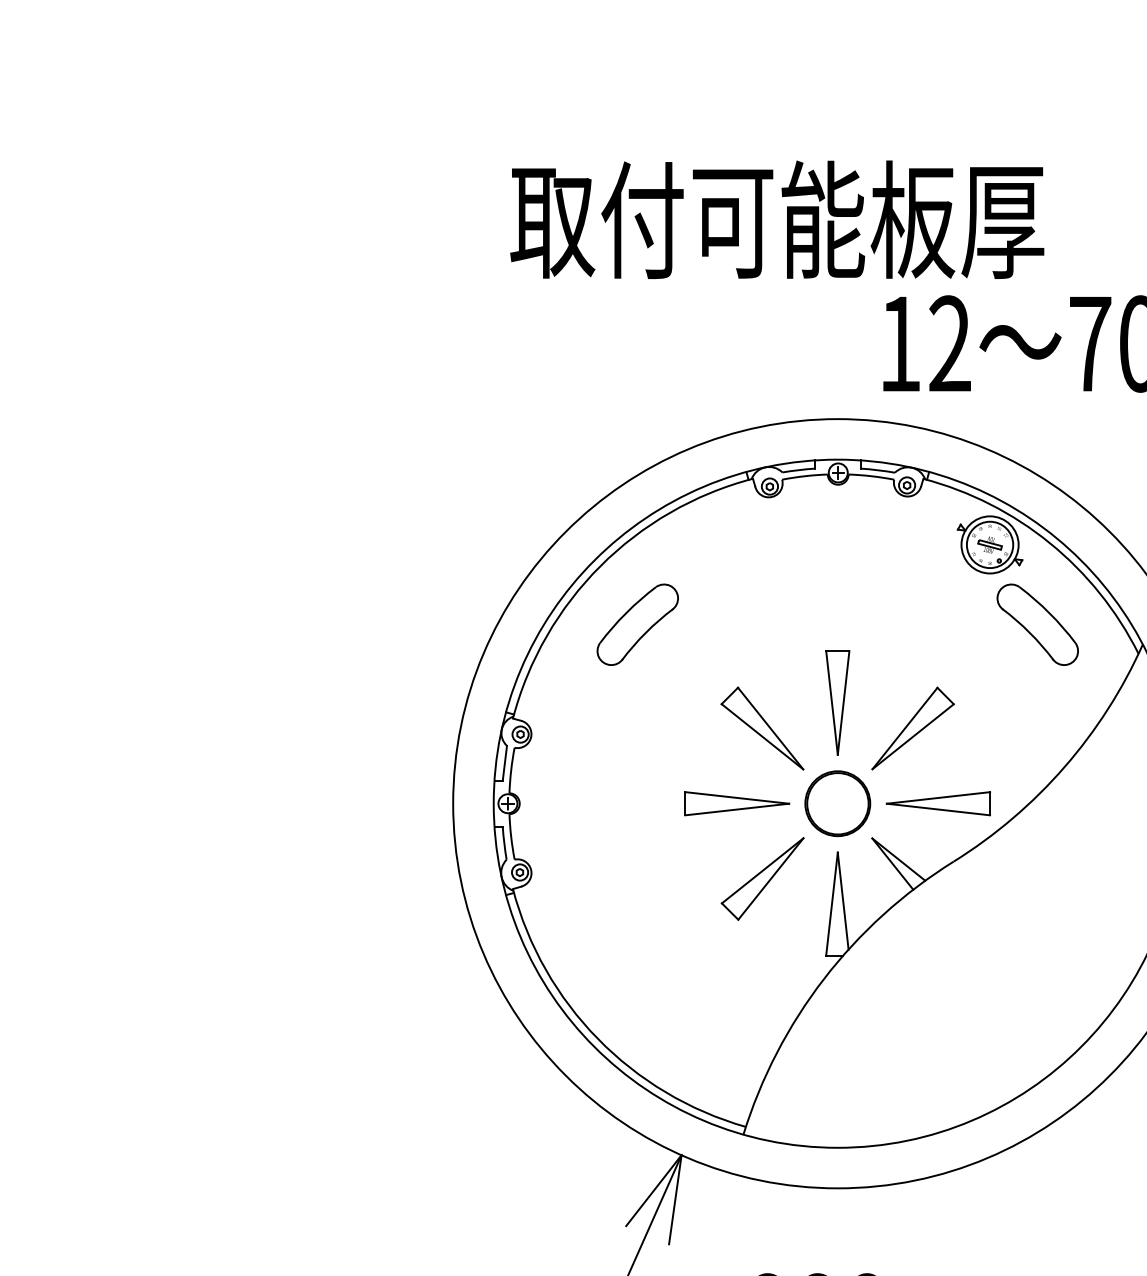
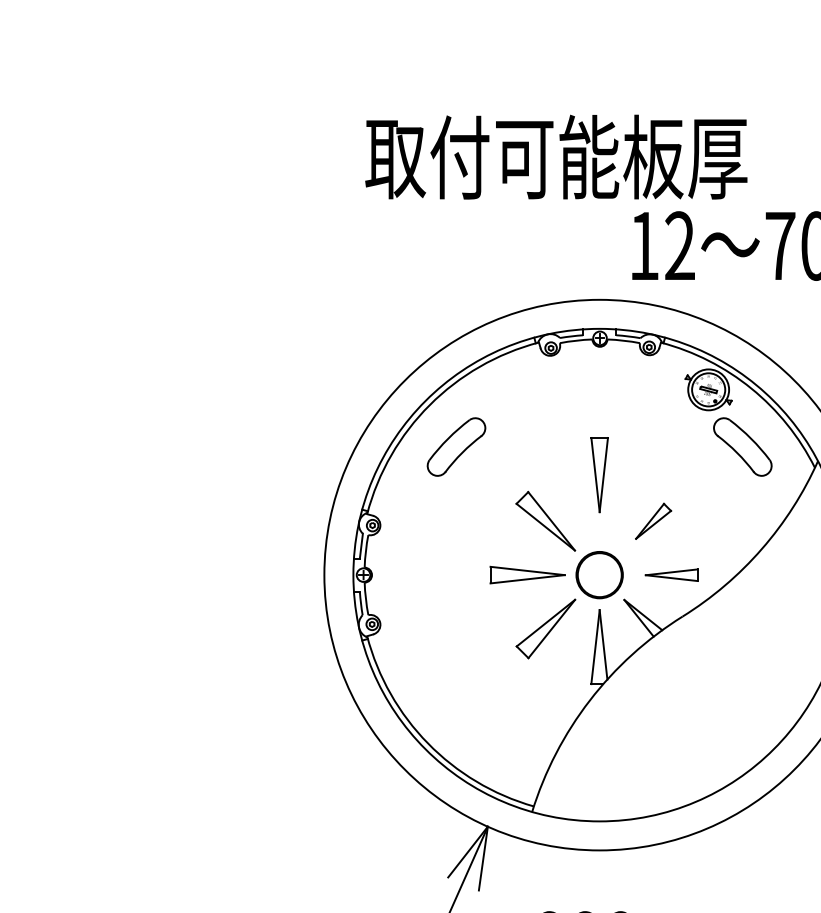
part: (837, 703) -> (599, 475), moved
part: (912, 728) -> (653, 521), size x0.6
part: (938, 804) -> (671, 575), size x0.7

